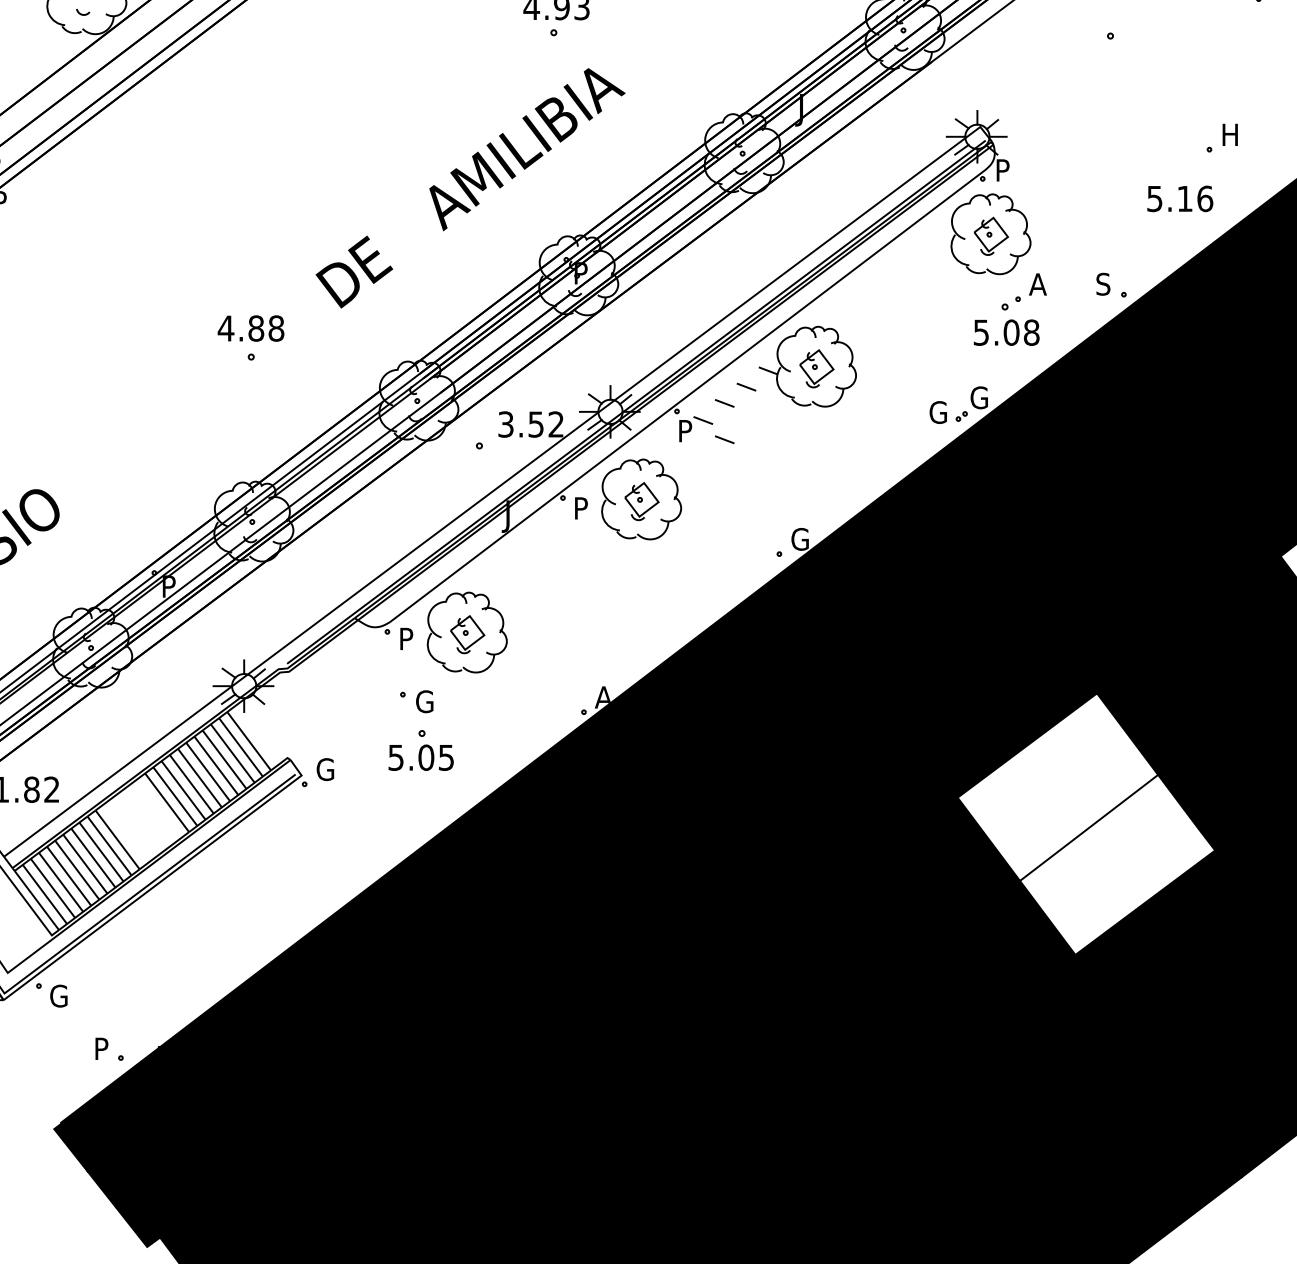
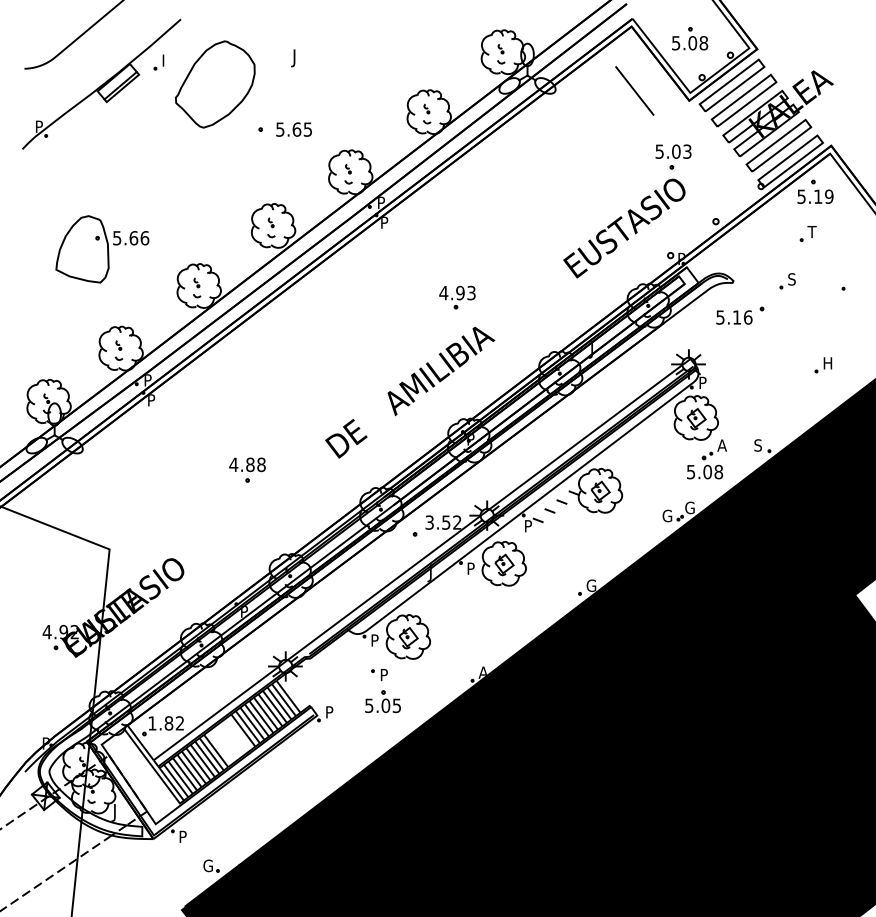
text: (1180, 198) -> (734, 317), moved
part: (251, 337) -> (247, 469), moved
line: (723, 438) -> (549, 530), removed
text: (423, 700) -> (384, 674), G -> P
text: (325, 769) -> (330, 712), G -> P
fill: (1085, 824) -> (748, 742), added
text: (58, 995) -> (183, 836), G -> P
text: (101, 1048) -> (207, 865), P -> G

